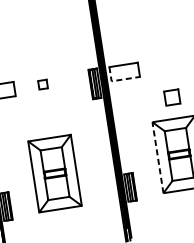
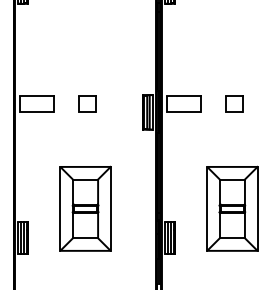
line: (118, 80) -> (175, 112), dashed -> solid
part: (42, 84) -> (87, 103), size x1.67
part: (172, 97) -> (234, 103), moved
line: (158, 157) -> (207, 208), dashed -> solid

